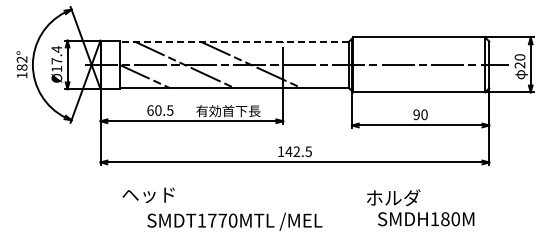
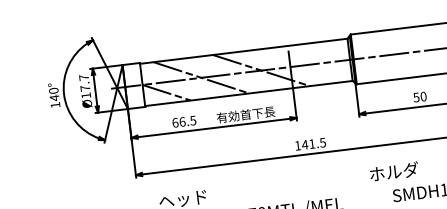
line: (234, 41) -> (243, 51), dashed -> solid
text: (56, 48) -> (83, 77), Ø17.4 -> Ø17.7
text: (21, 63) -> (53, 94), 182° -> 140°
text: (158, 110) -> (182, 121), 60.5 -> 66.5
text: (416, 114) -> (416, 97), 90 -> 50
text: (296, 151) -> (311, 143), 142.5 -> 141.5
text: (393, 197) -> (394, 171), moved

